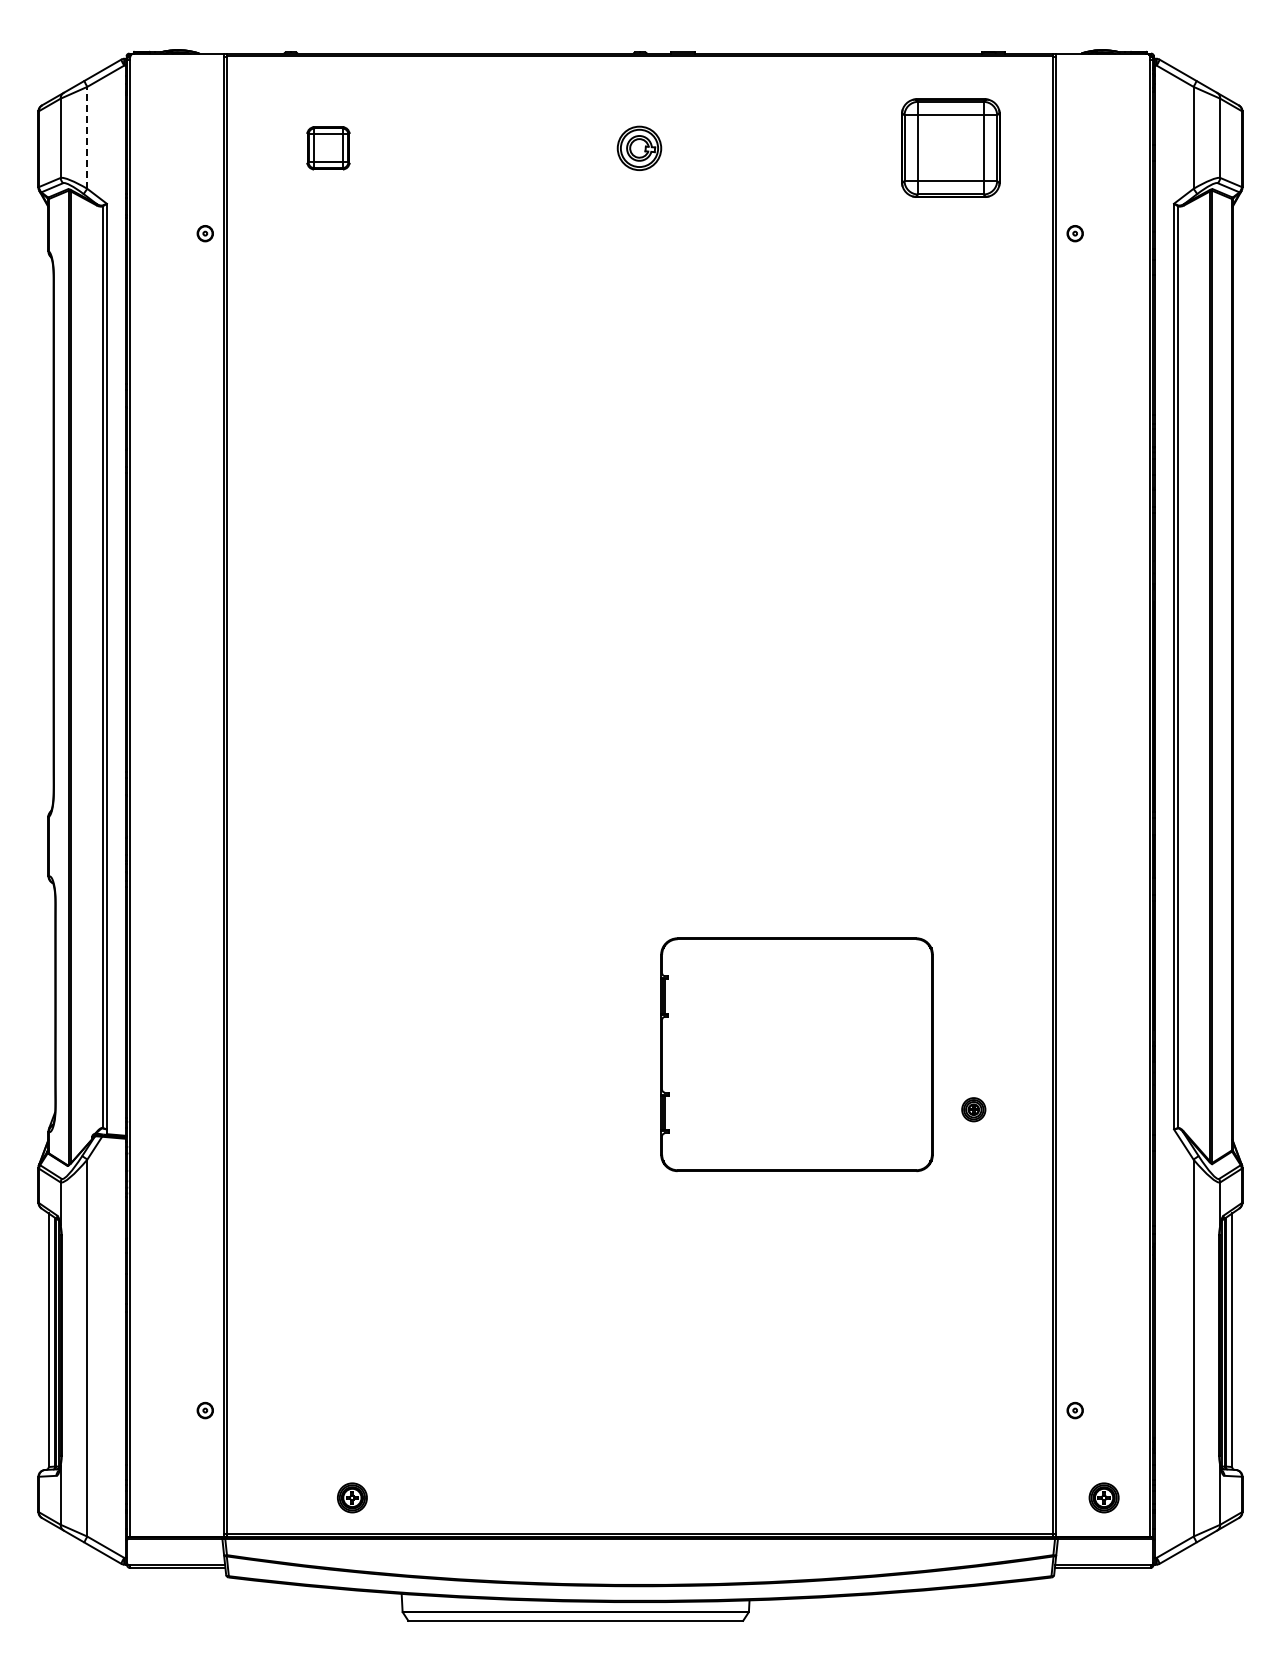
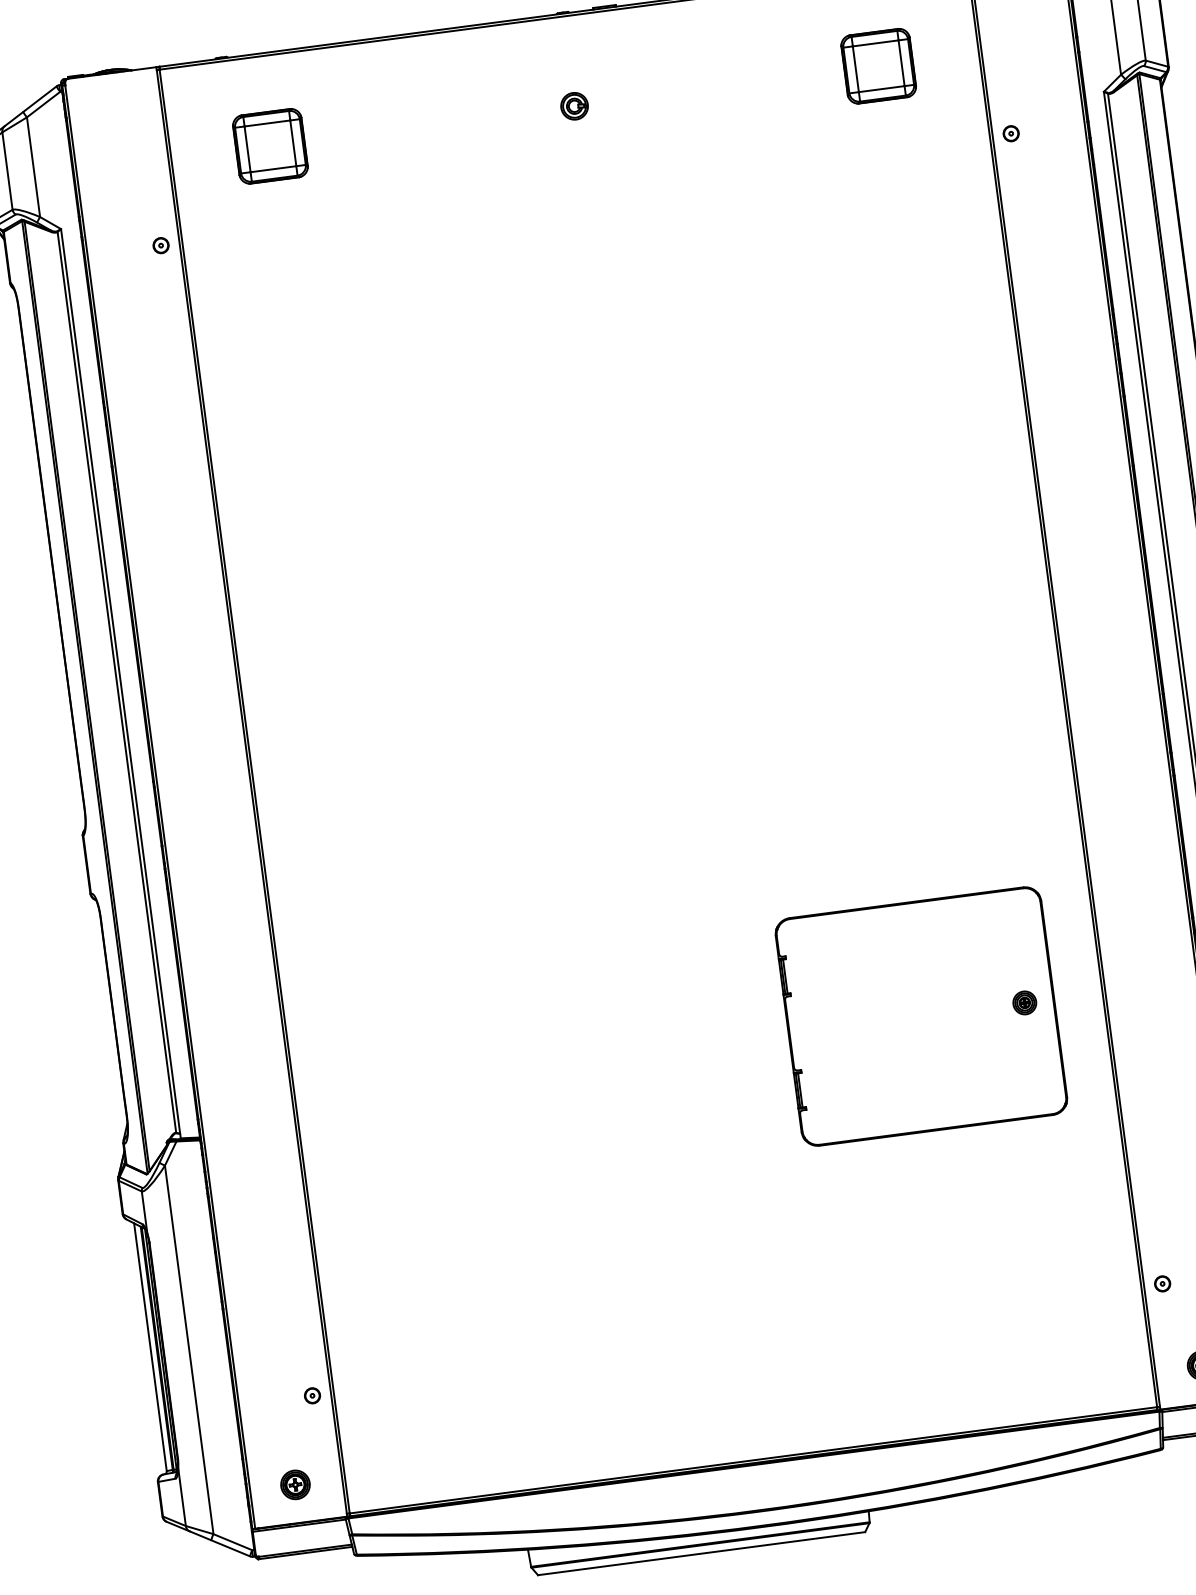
line: (87, 137) -> (33, 166), dashed -> solid
part: (639, 147) -> (574, 105), size x0.62
part: (328, 148) -> (270, 146), size x1.67
part: (950, 148) -> (878, 66), size x0.71
part: (796, 1054) -> (920, 1016), moved
part: (352, 1497) -> (295, 1484), moved

